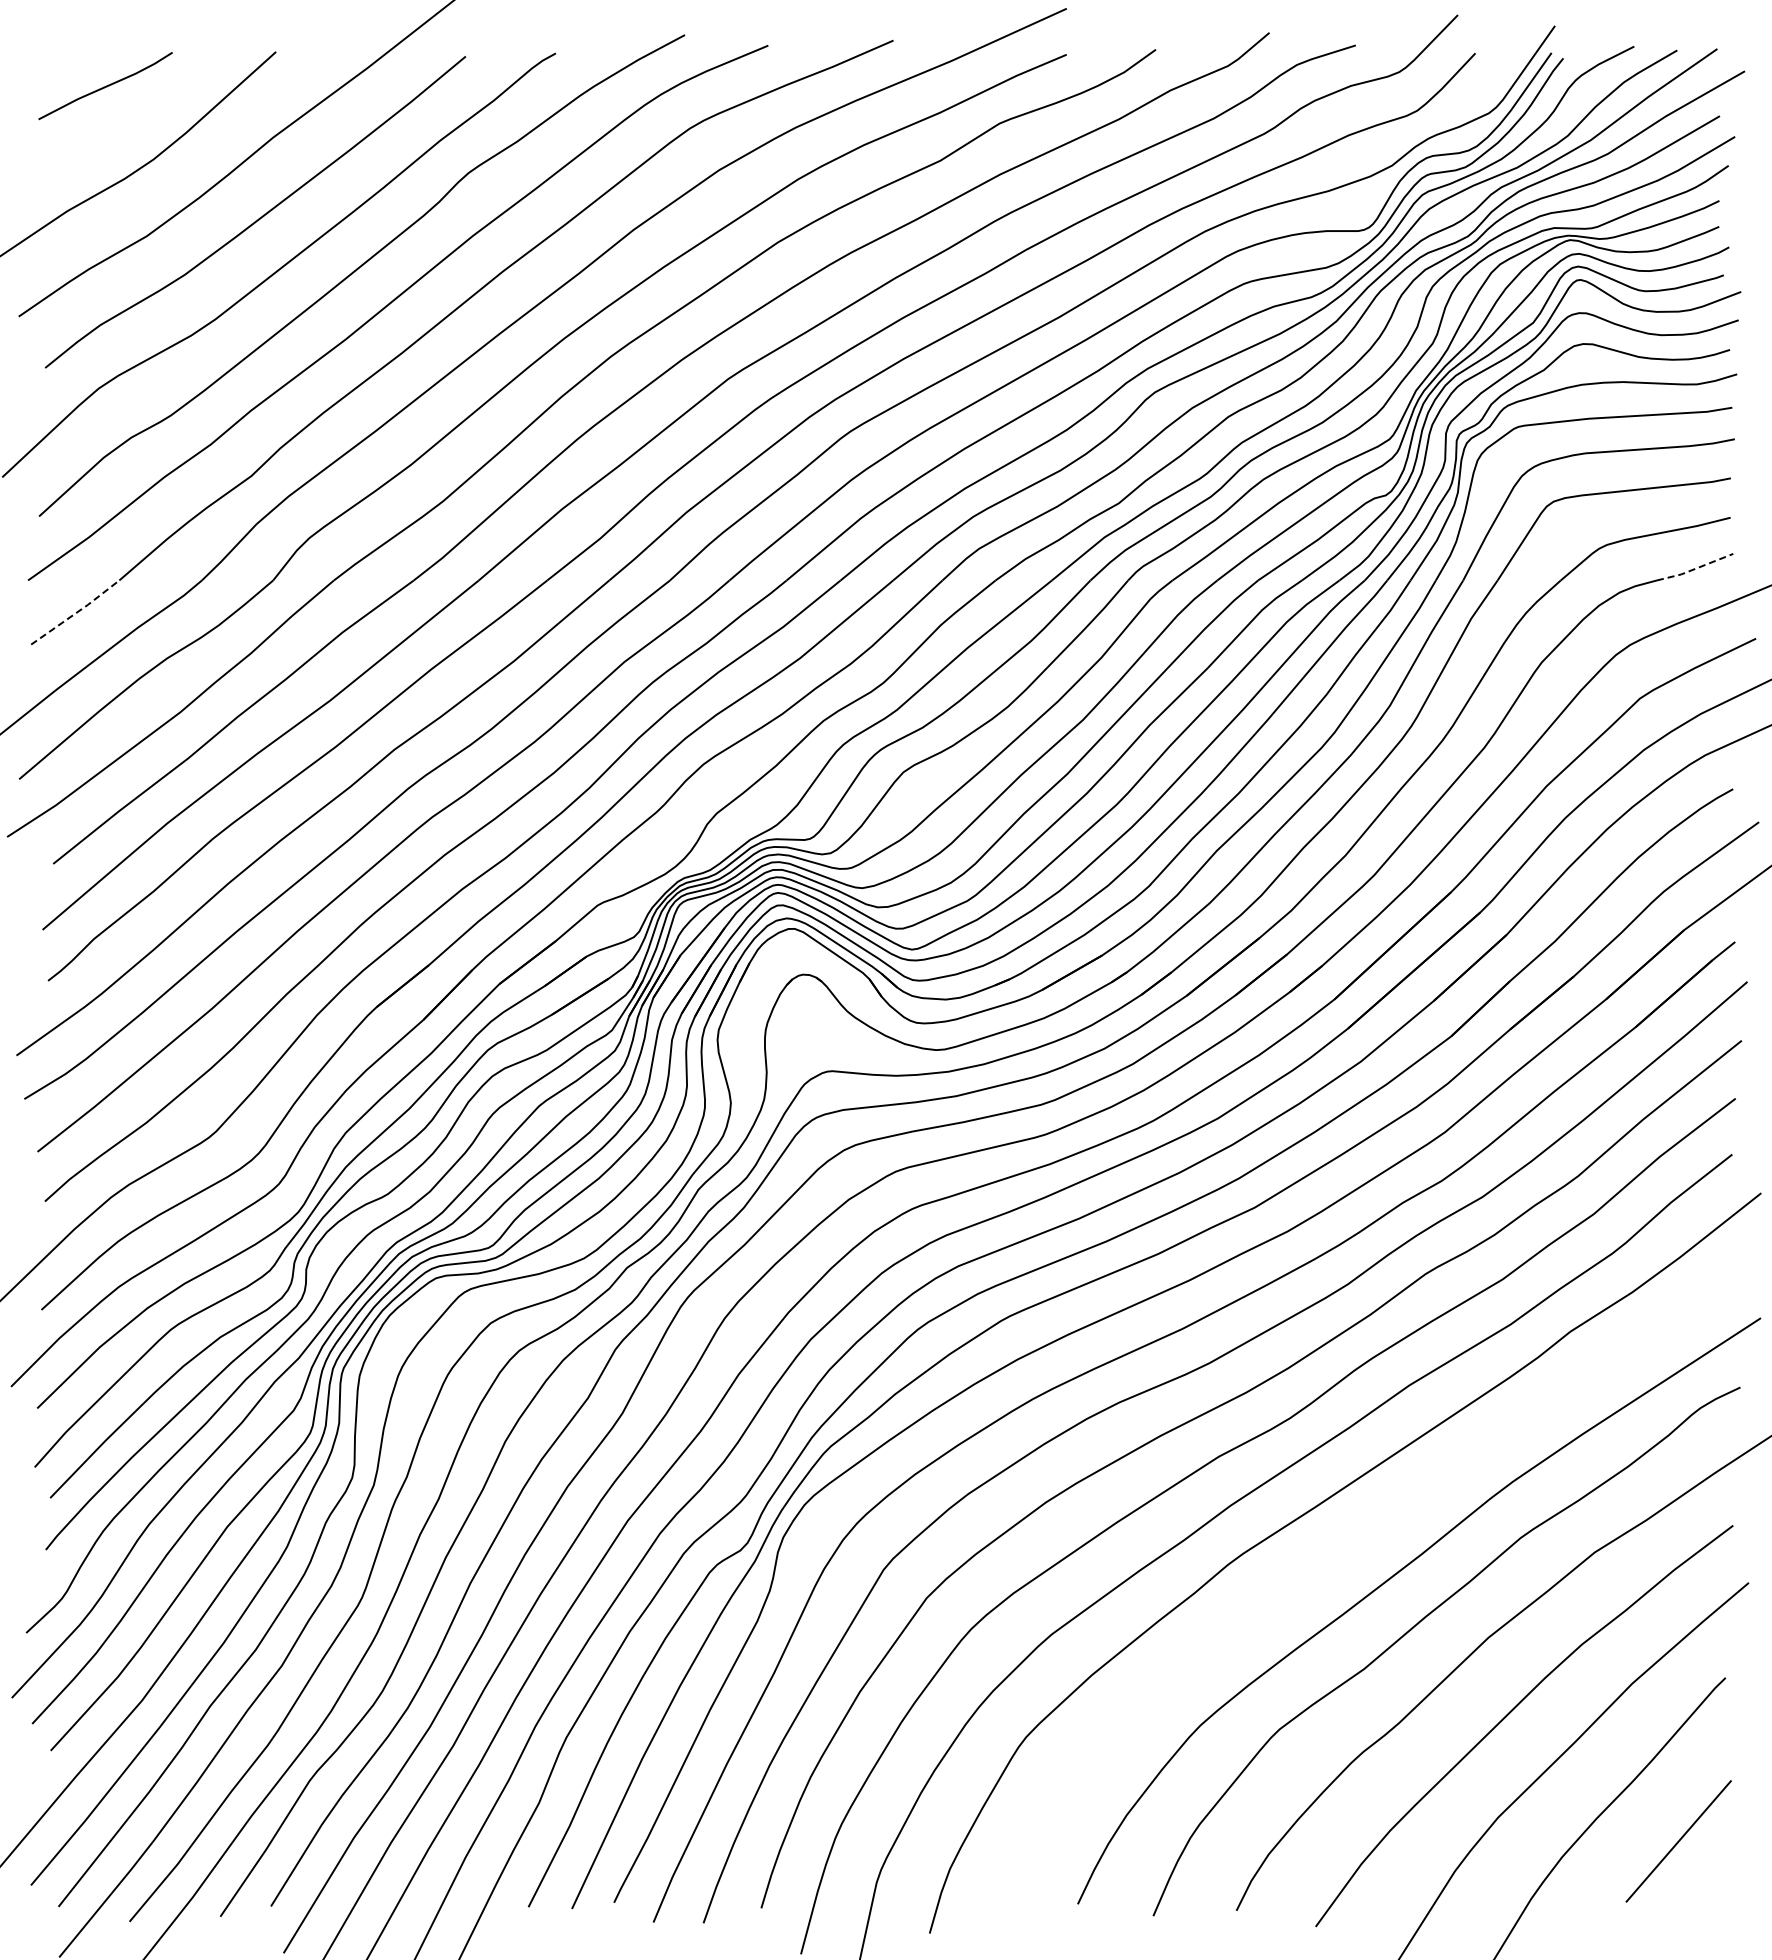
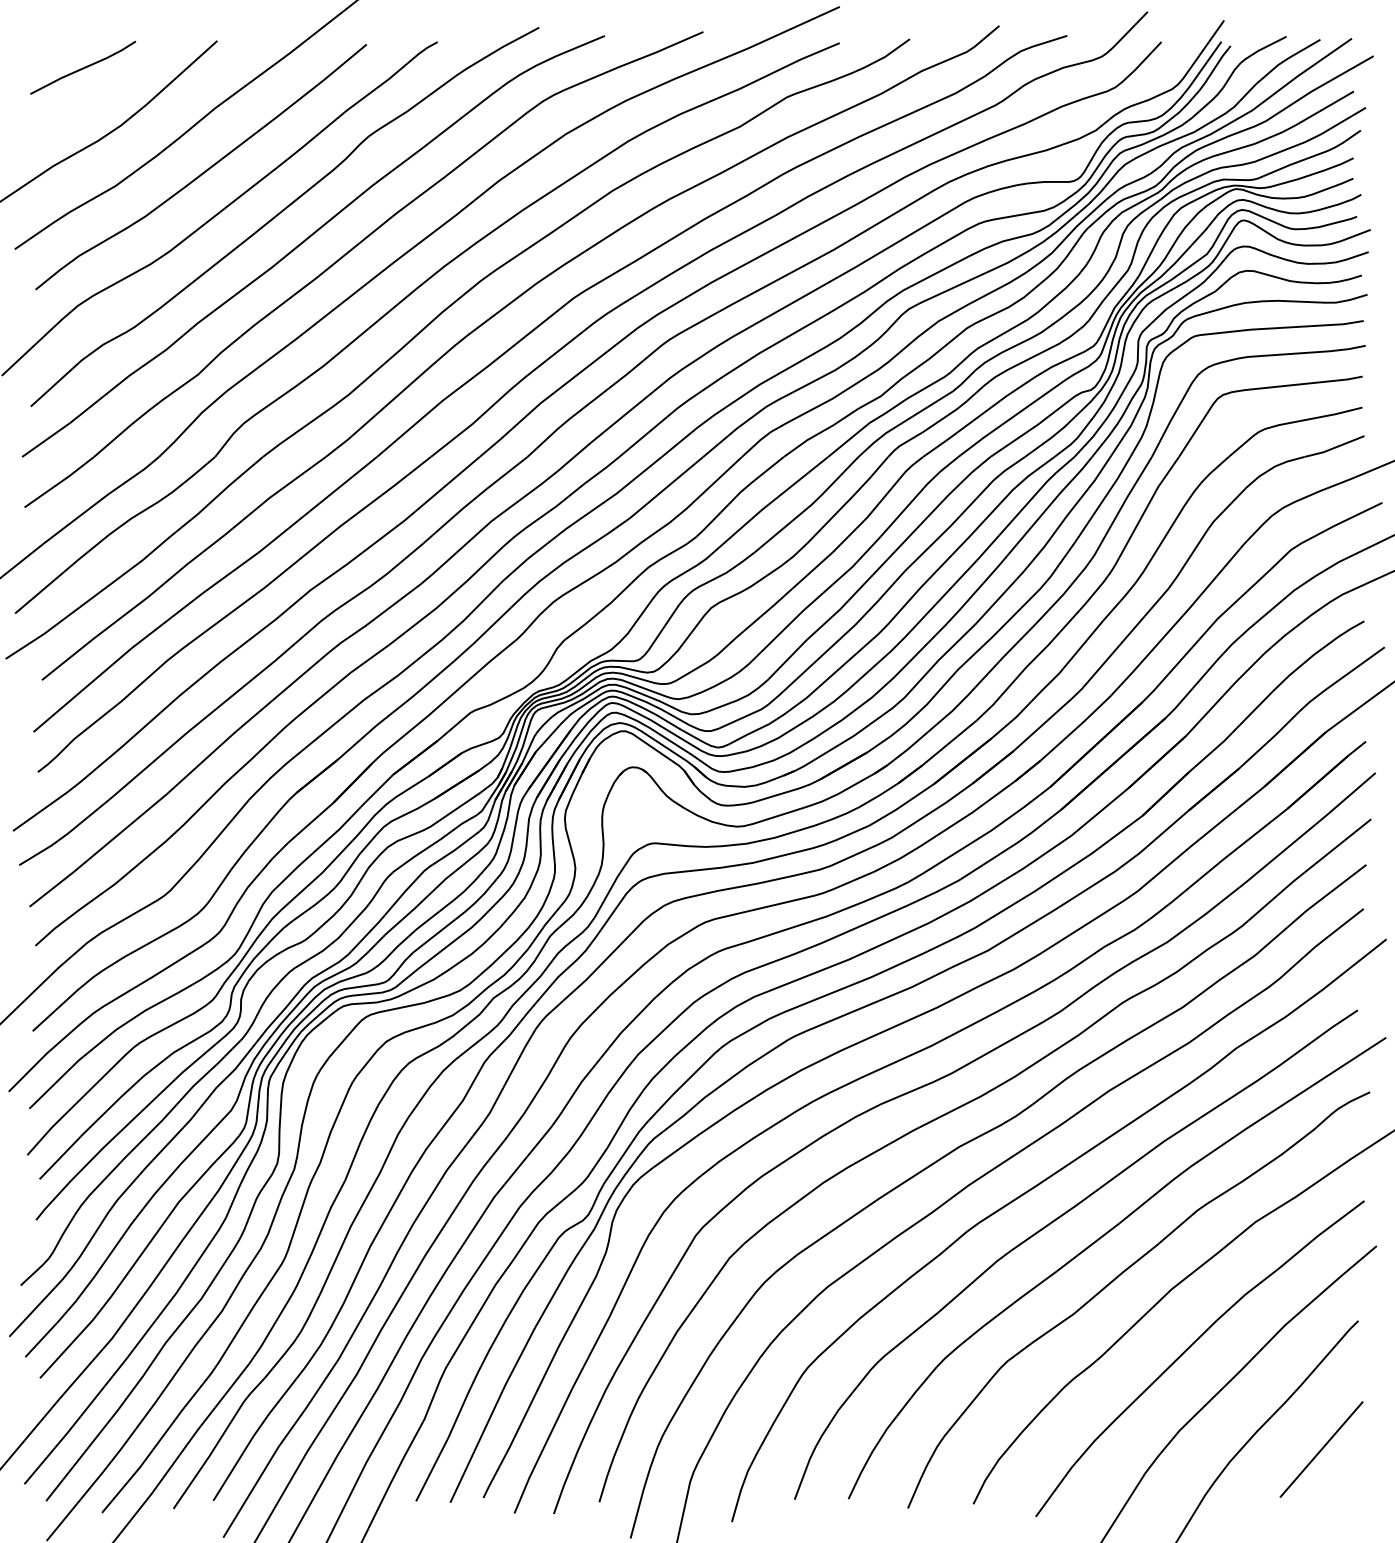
line: (1695, 568) -> (1334, 447), dashed -> solid
line: (76, 612) -> (60, 482), dashed -> solid
curve: (1337, 1553) -> (1052, 1222), added

